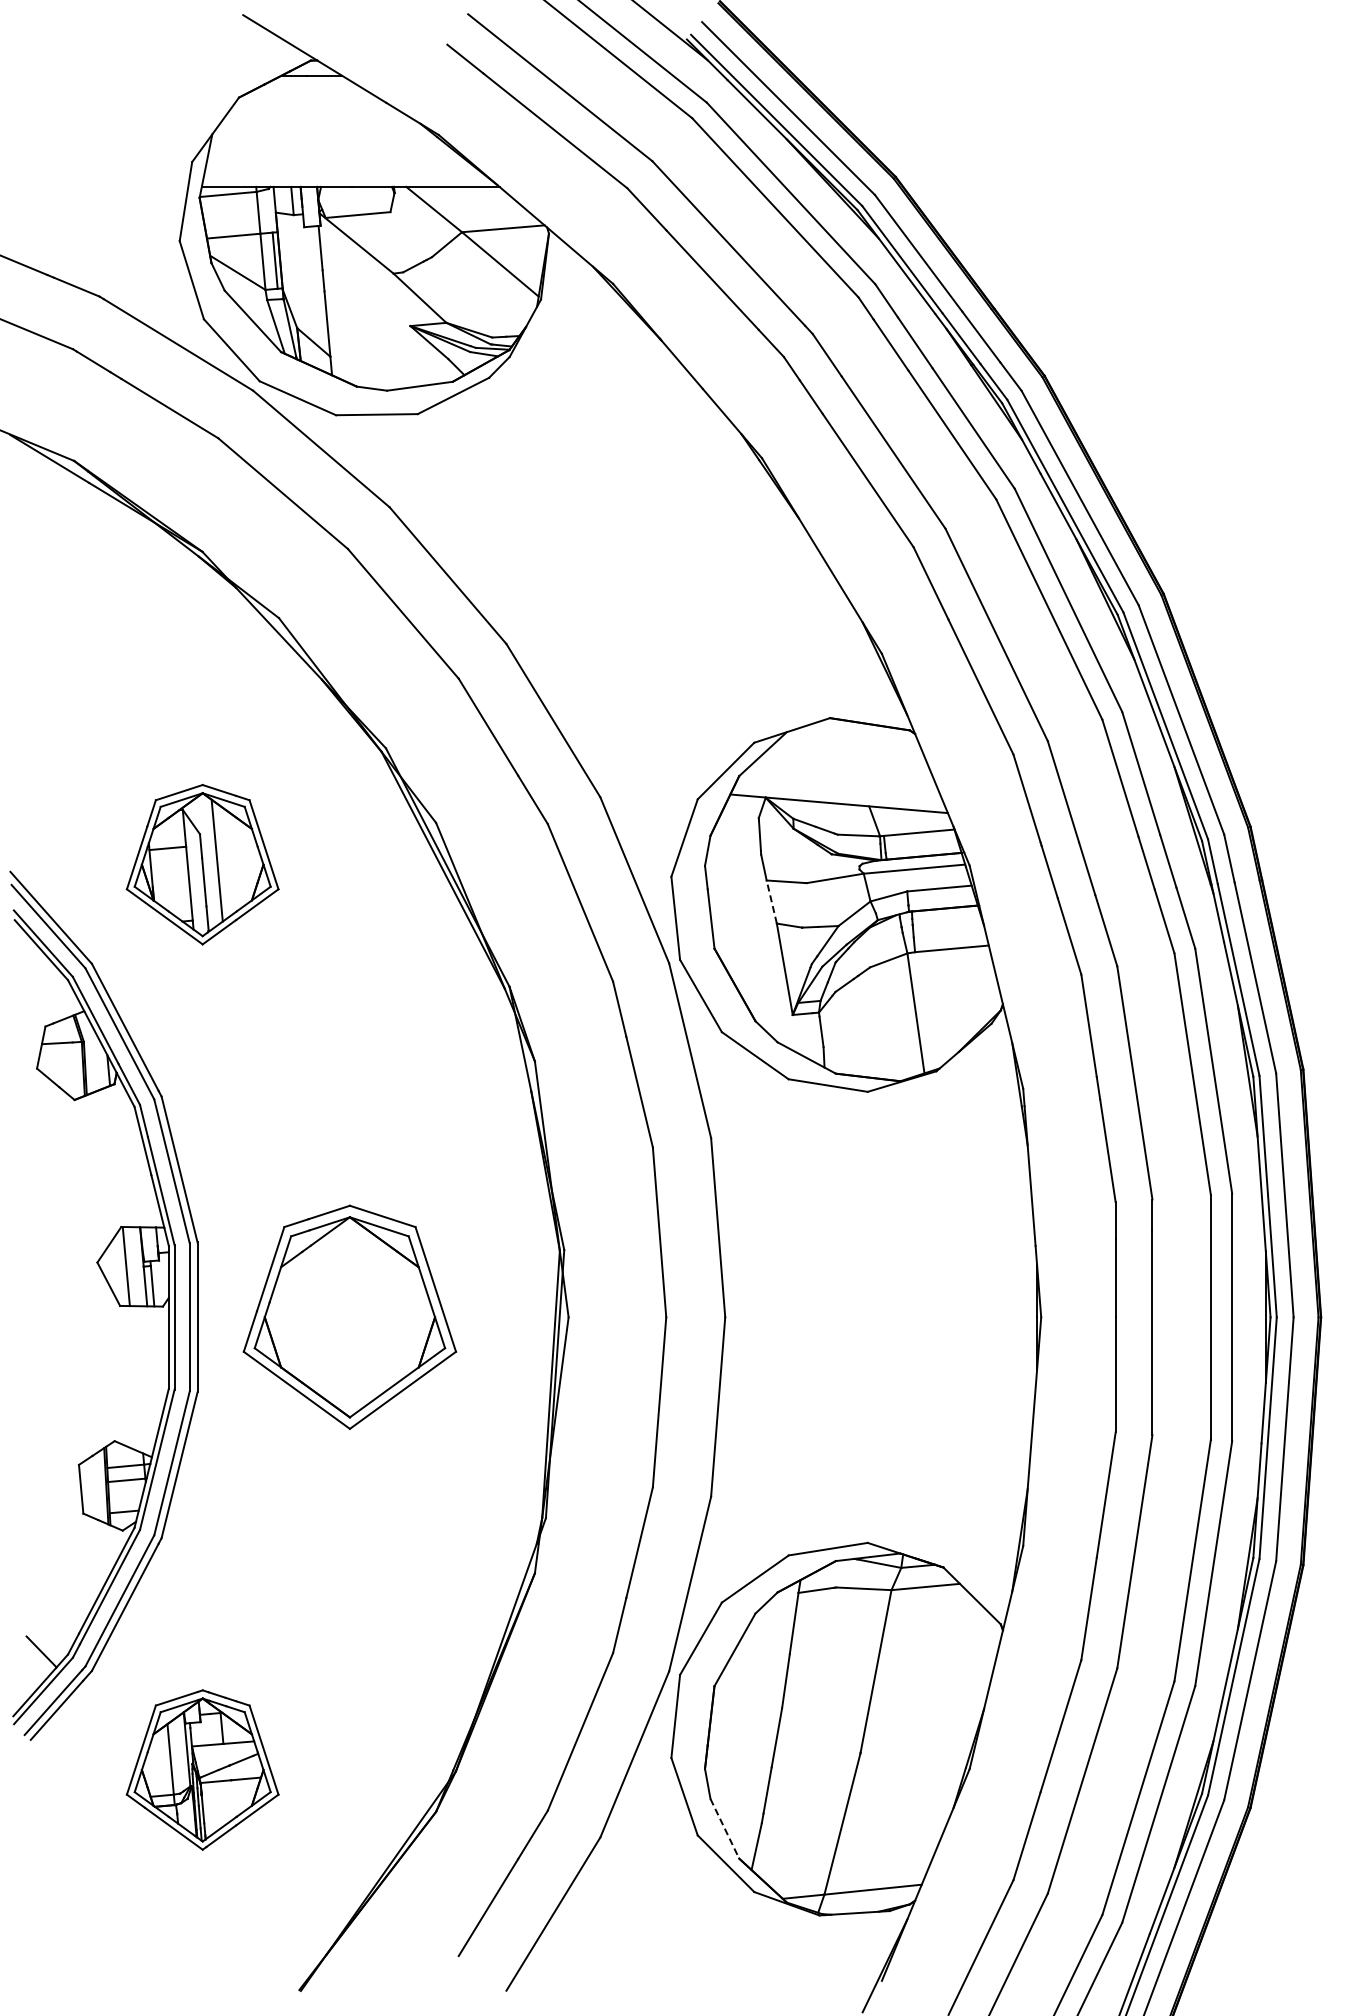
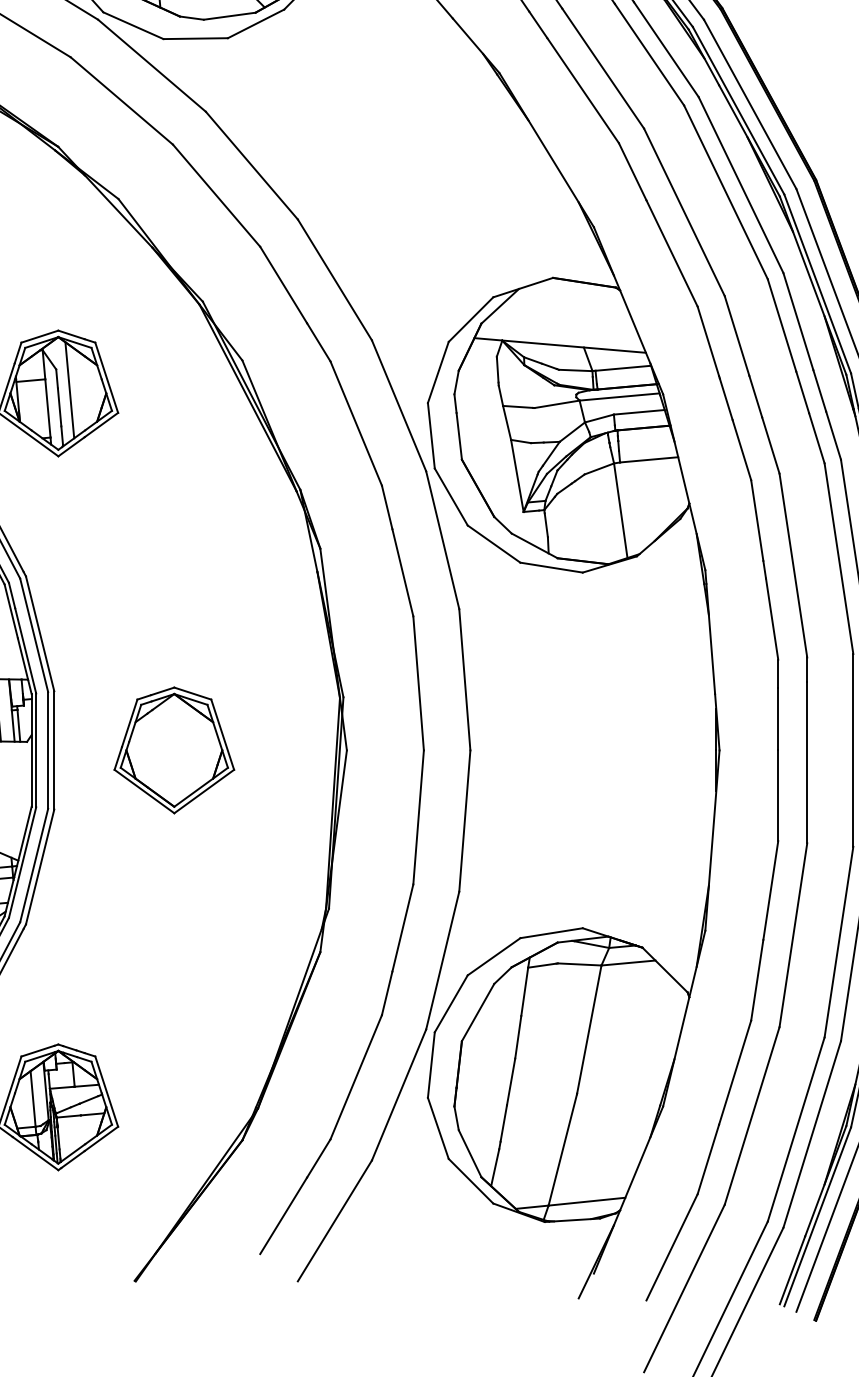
line: (771, 901) -> (506, 422), dashed -> solid
part: (349, 1317) -> (174, 750), size x0.71
line: (725, 1829) -> (470, 1154), dashed -> solid

